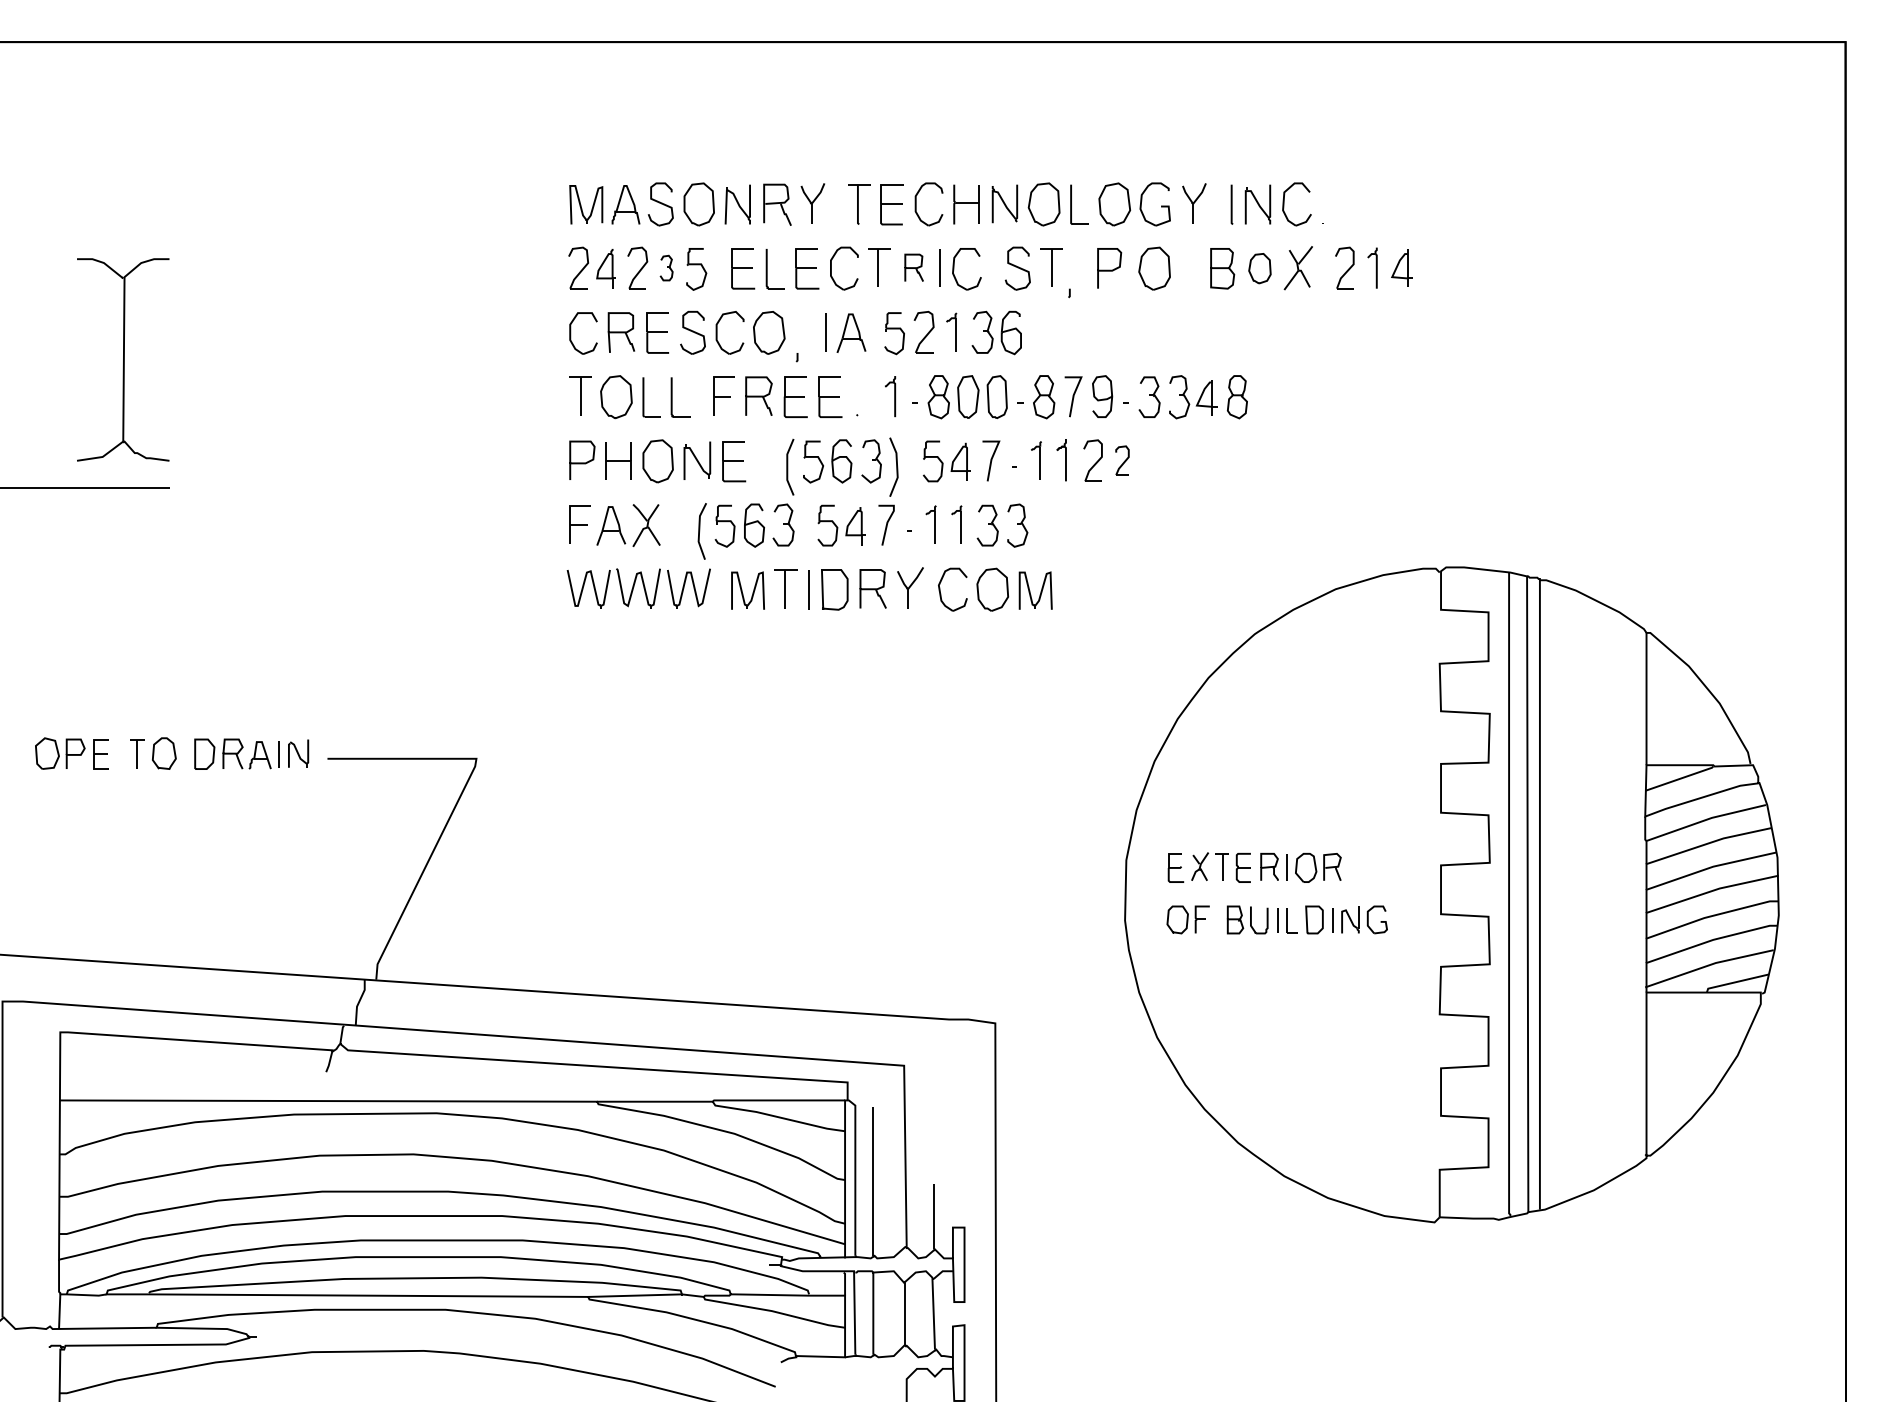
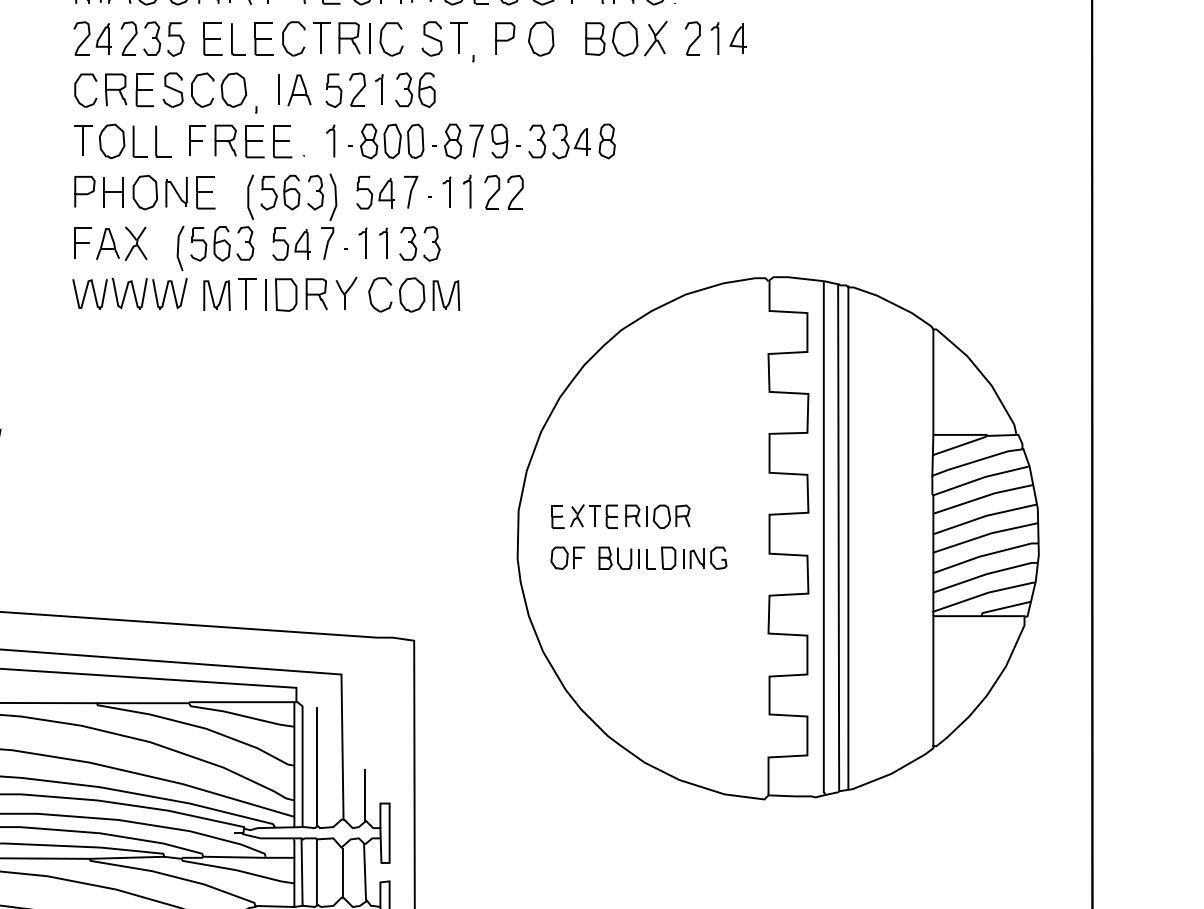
part: (666, 267) -> (152, 38), size x1.67
part: (913, 267) -> (348, 38), size x1.43
part: (1259, 268) -> (624, 38), size x1.43
part: (1122, 460) -> (515, 191), size x1.43

